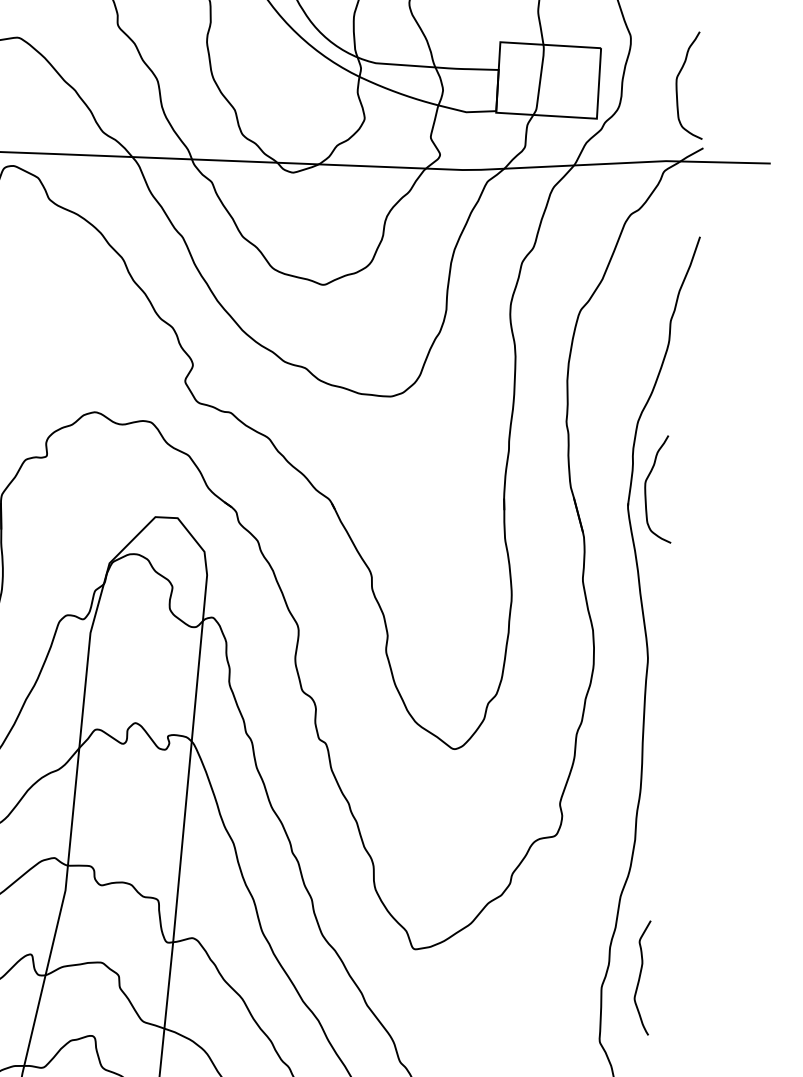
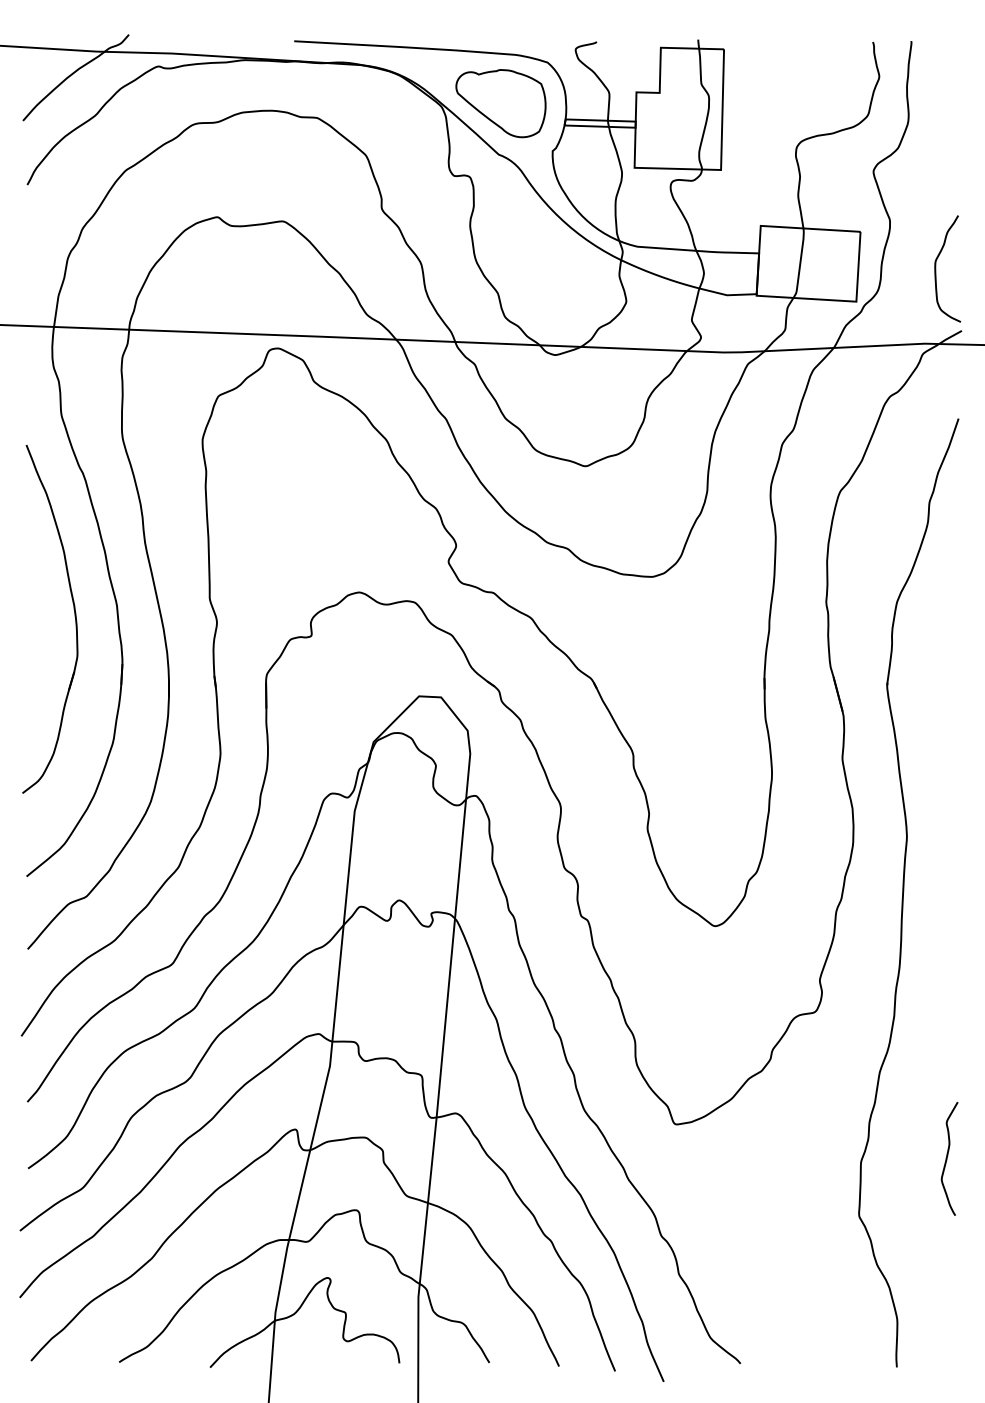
curve: (646, 489) -> (905, 668), removed
curve: (640, 977) -> (947, 1158), moved

